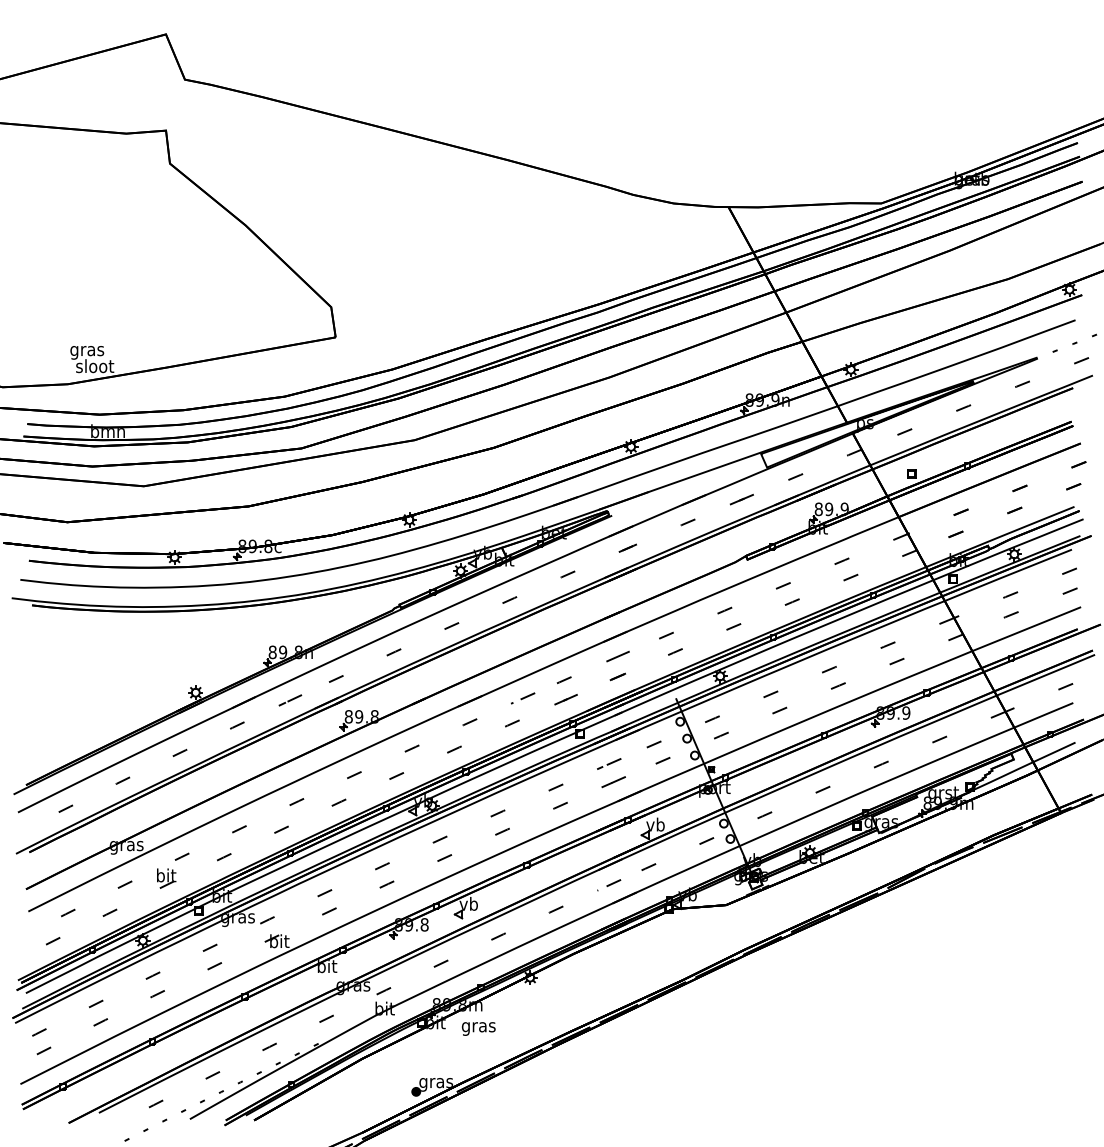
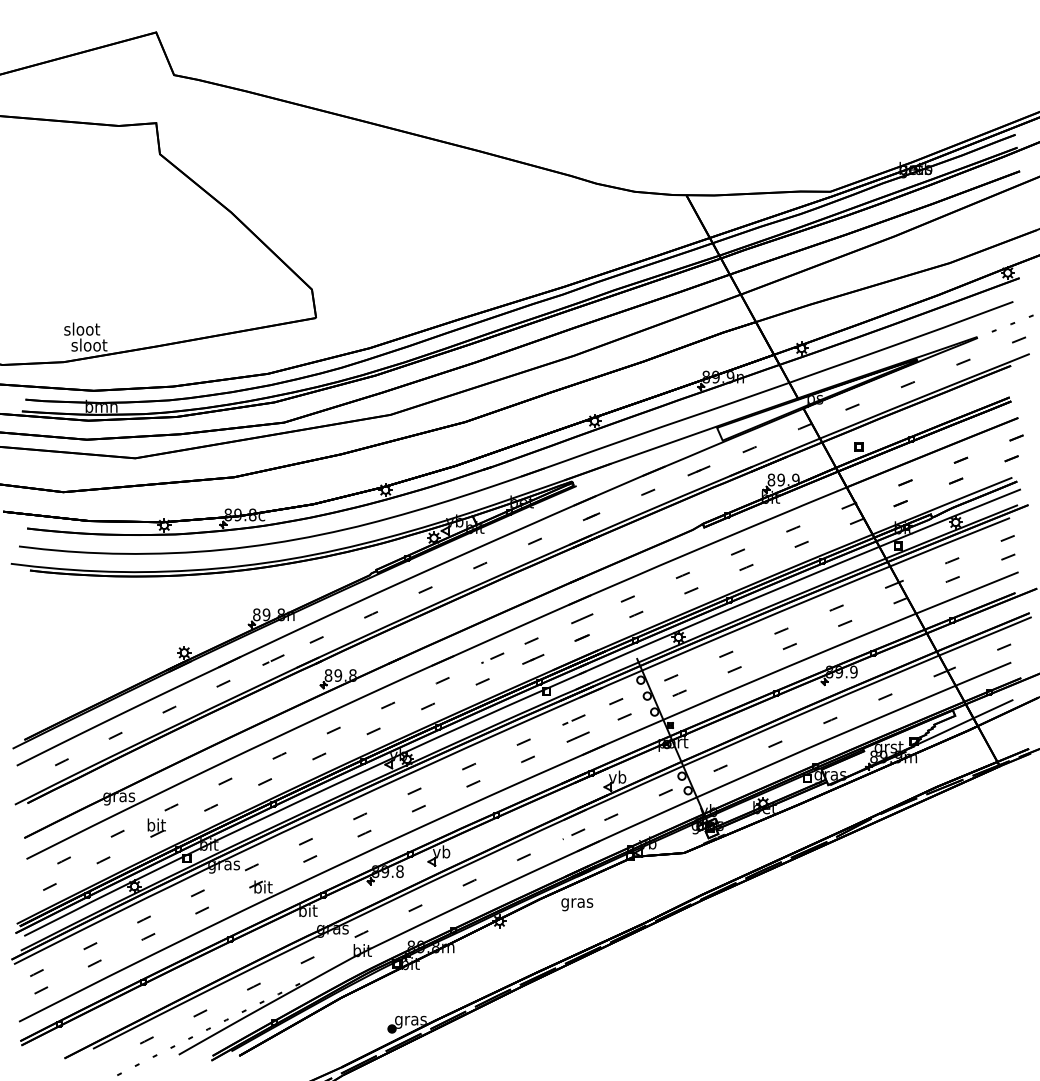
text: (87, 350) -> (82, 330), gras -> sloot
text: (478, 1028) -> (577, 904), moved

